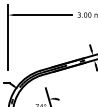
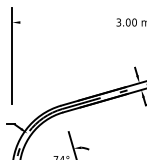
line: (42, 15) -> (63, 23), removed

